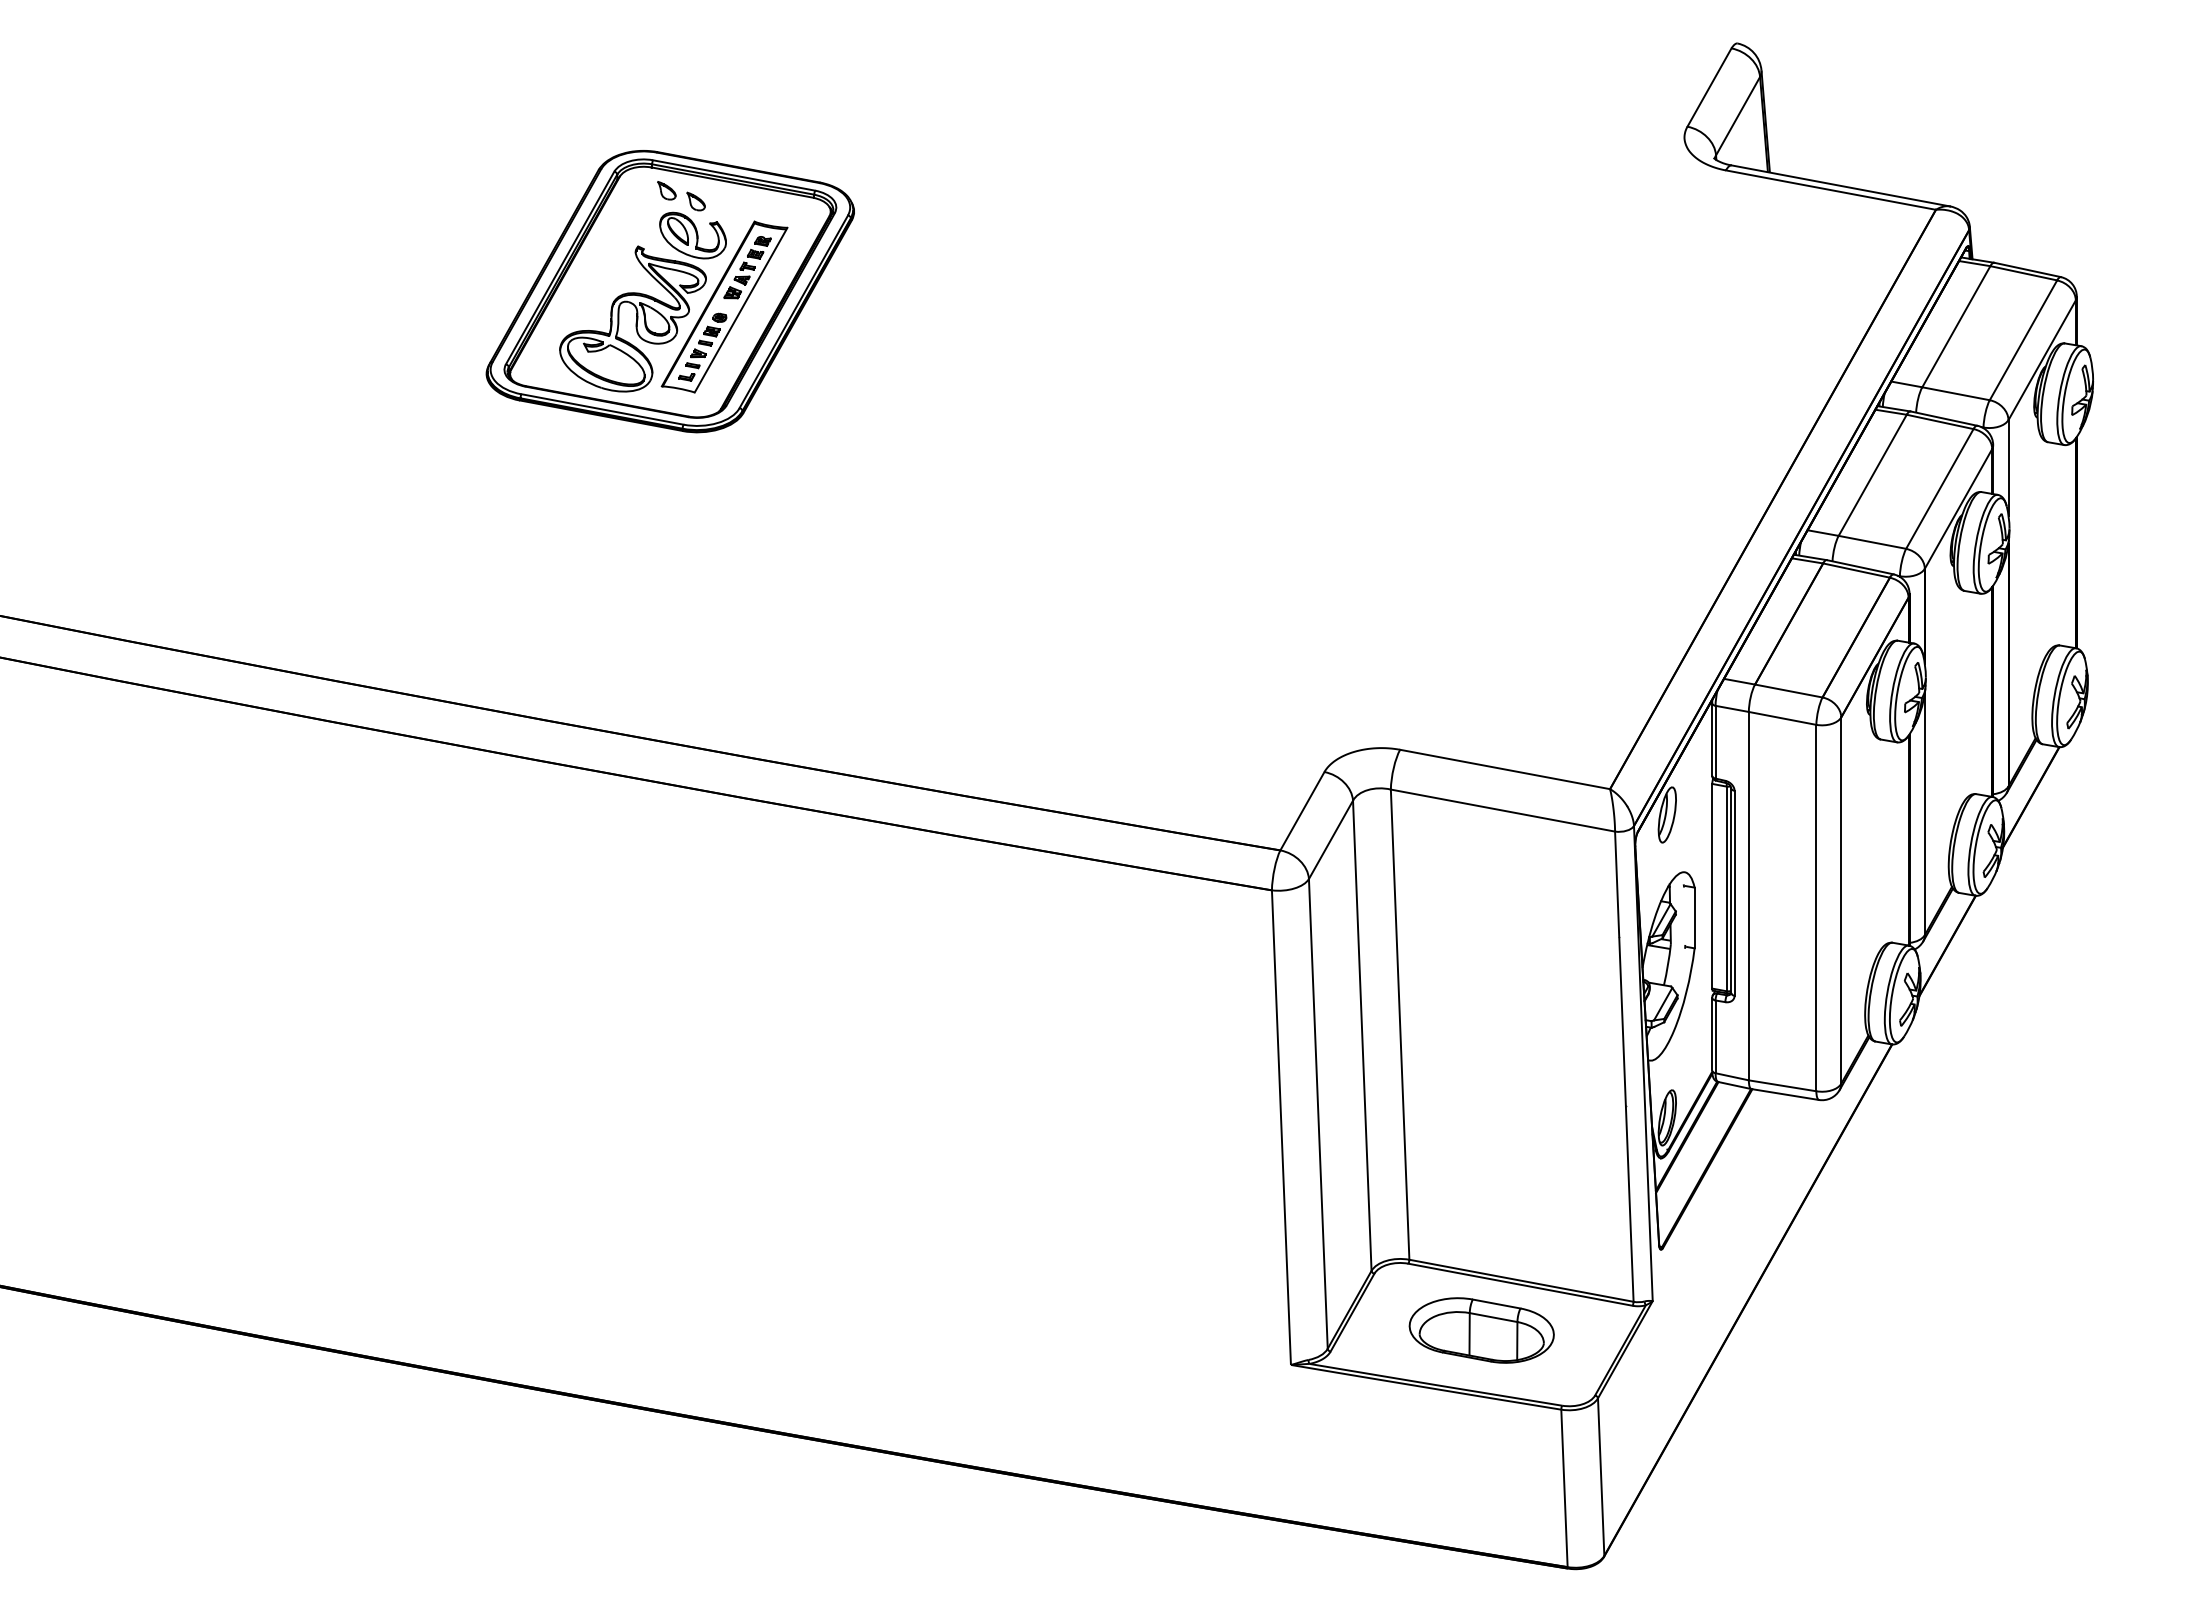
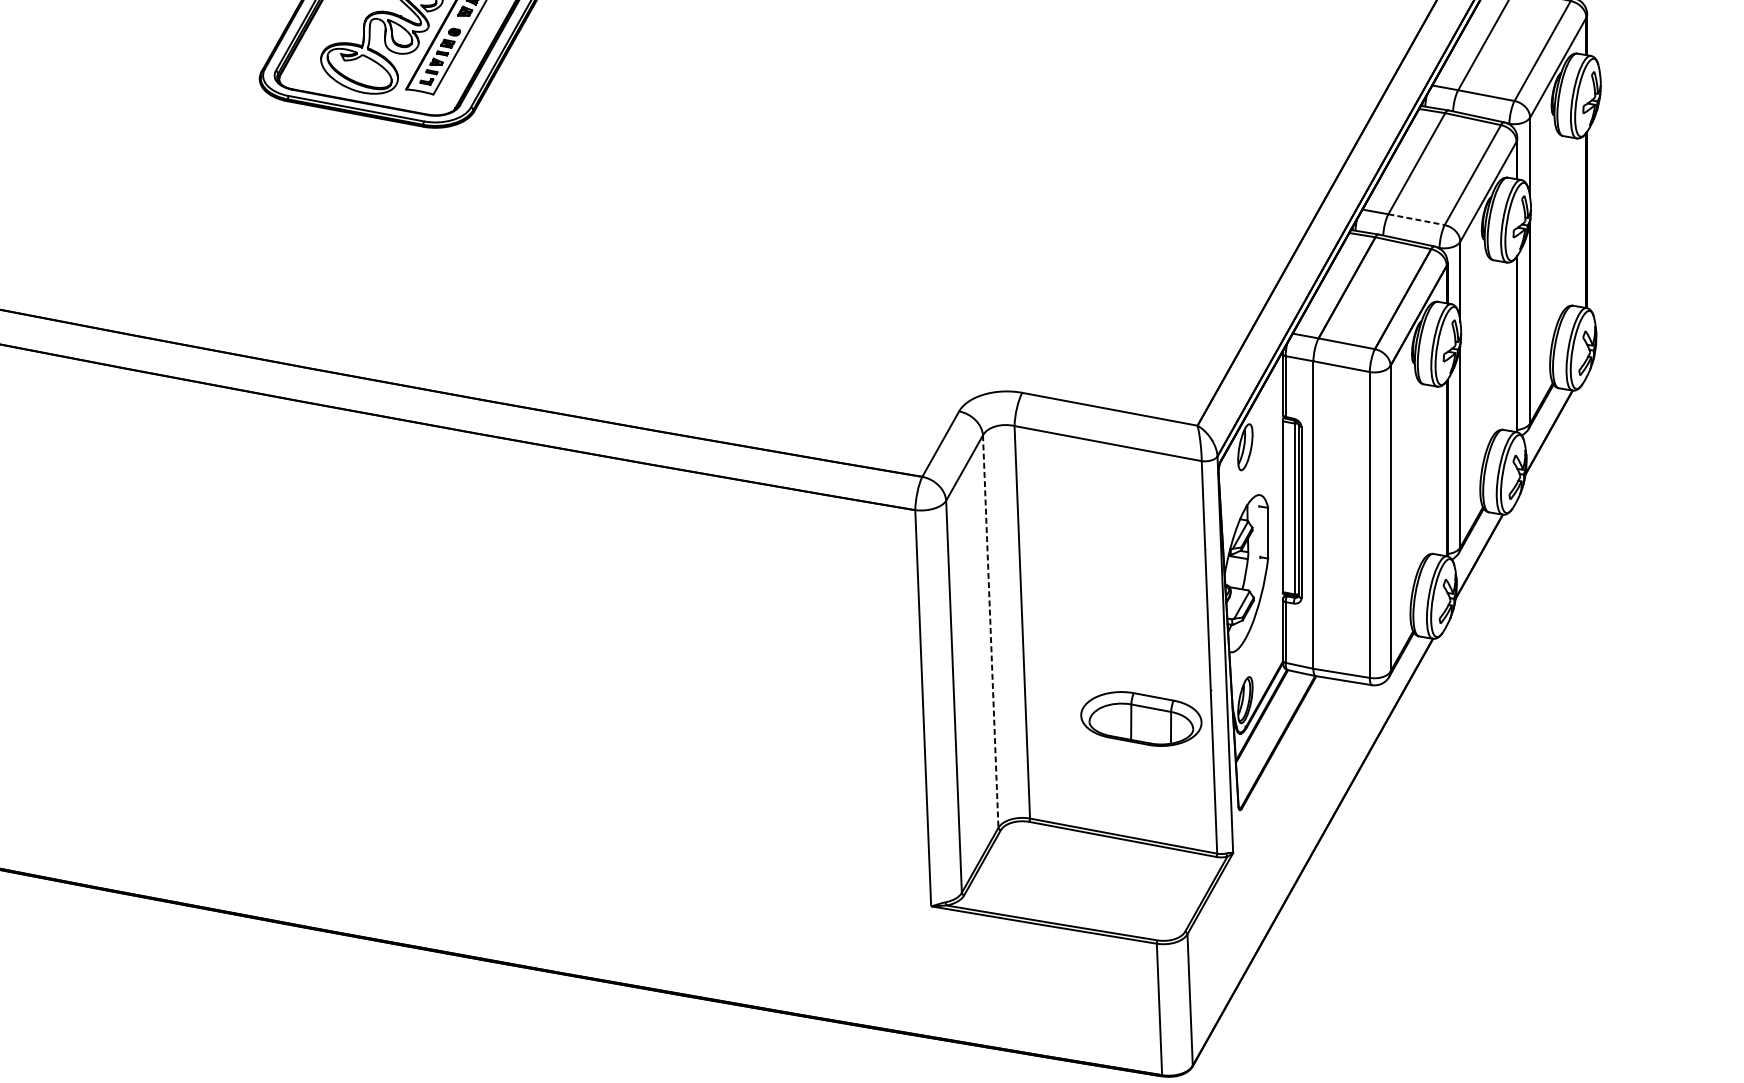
line: (1872, 542) -> (1416, 219), solid -> dashed
line: (1362, 1036) -> (990, 632), solid -> dashed
part: (1481, 1330) -> (1141, 719), moved

